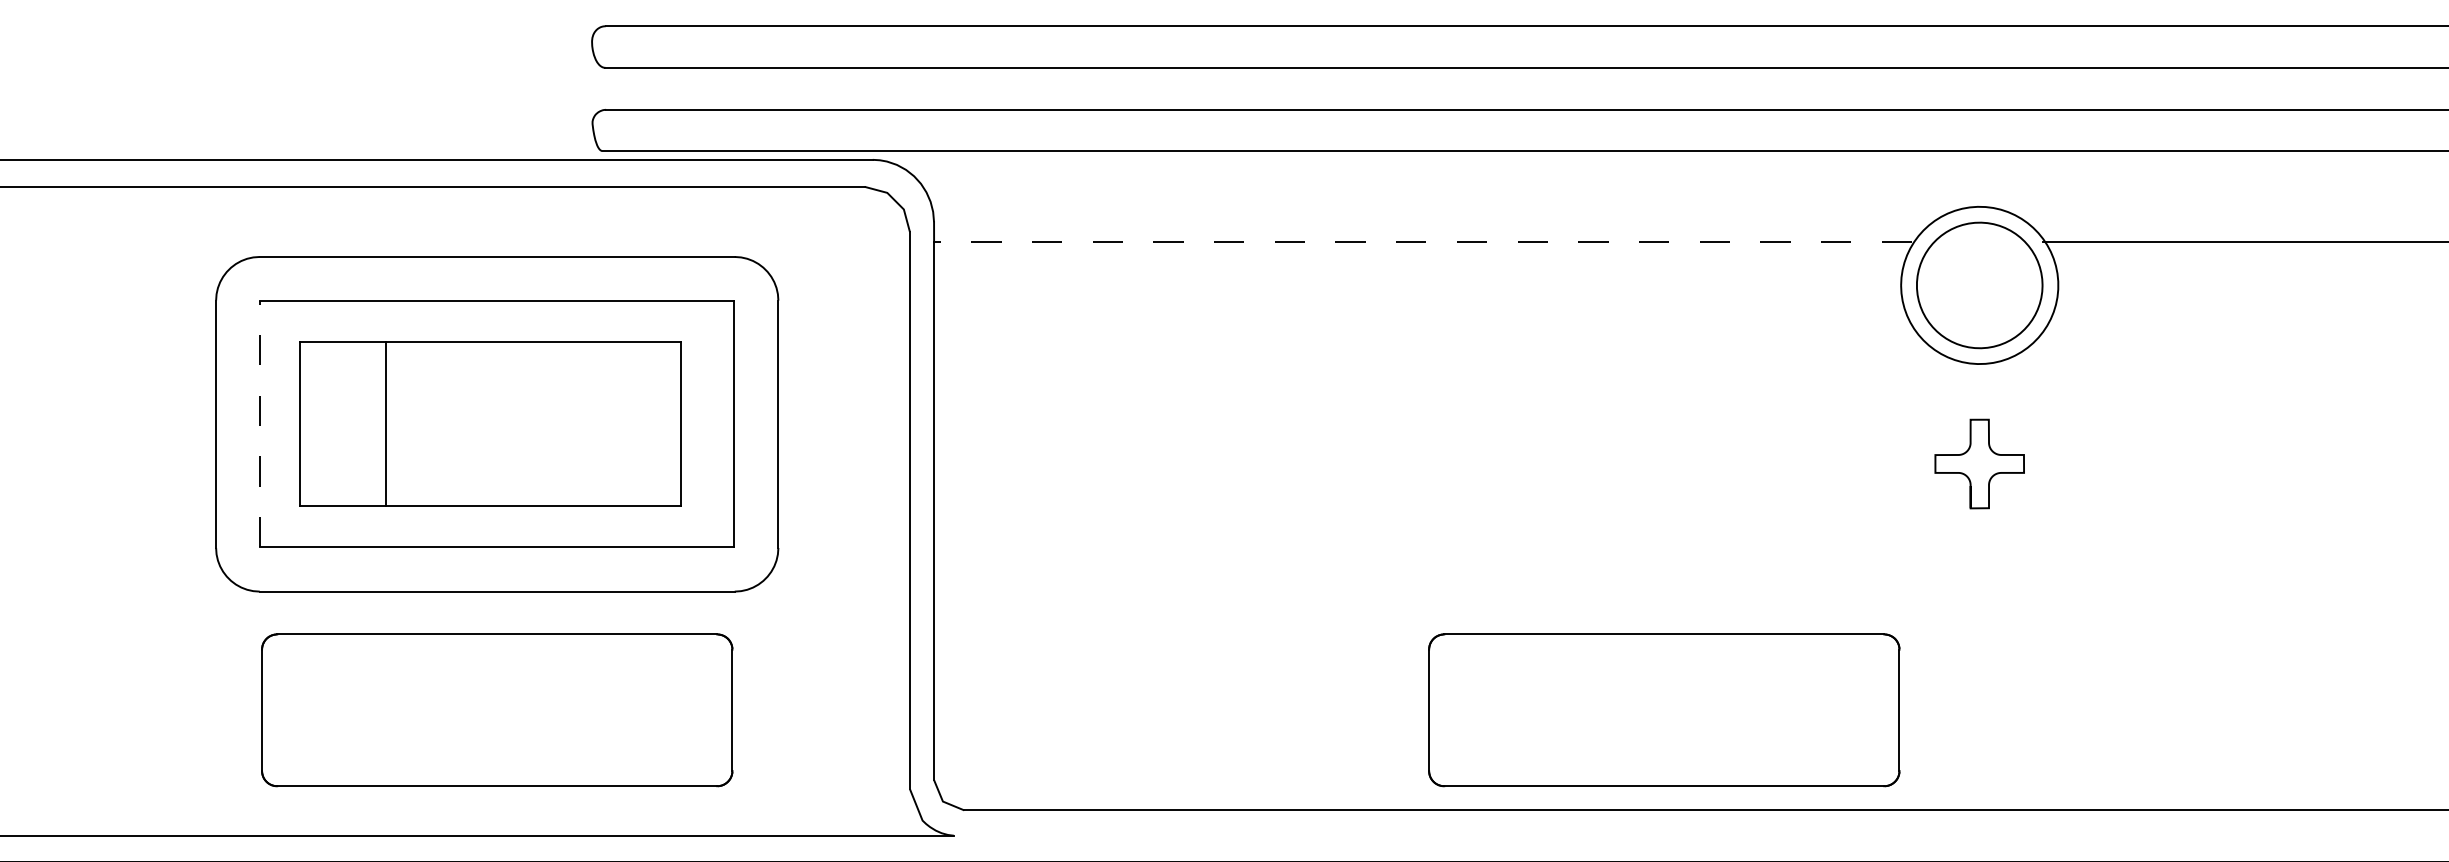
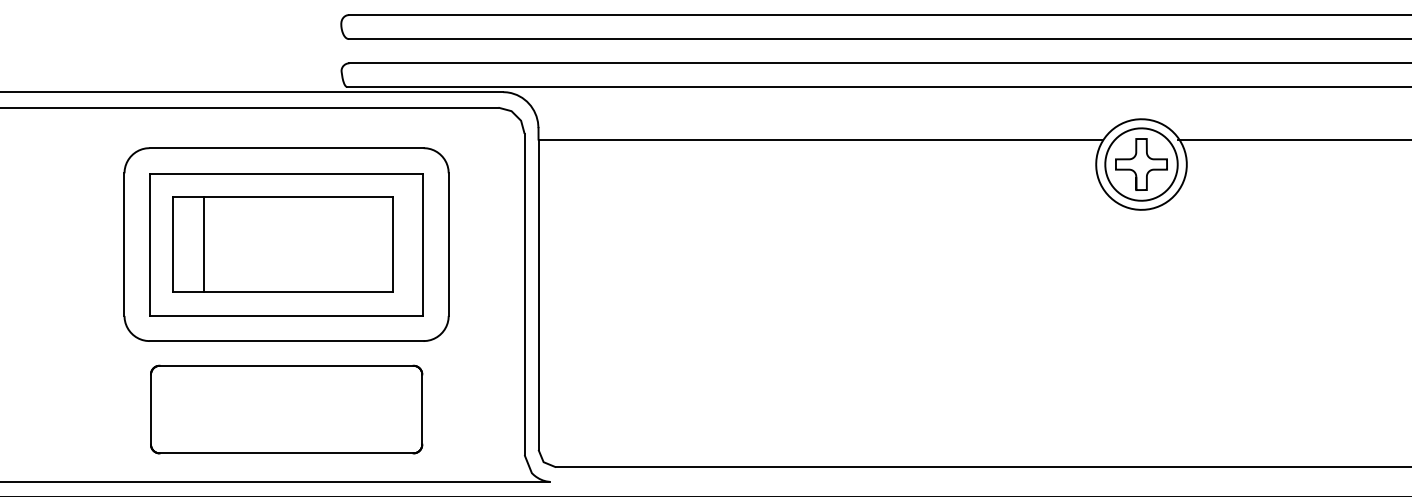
line: (1423, 241) -> (820, 139), dashed -> solid
line: (261, 424) -> (150, 244), dashed -> solid
line: (386, 424) -> (203, 244), moved
curve: (1969, 451) -> (1135, 157), moved
part: (1664, 710) -> (959, 409), removed

